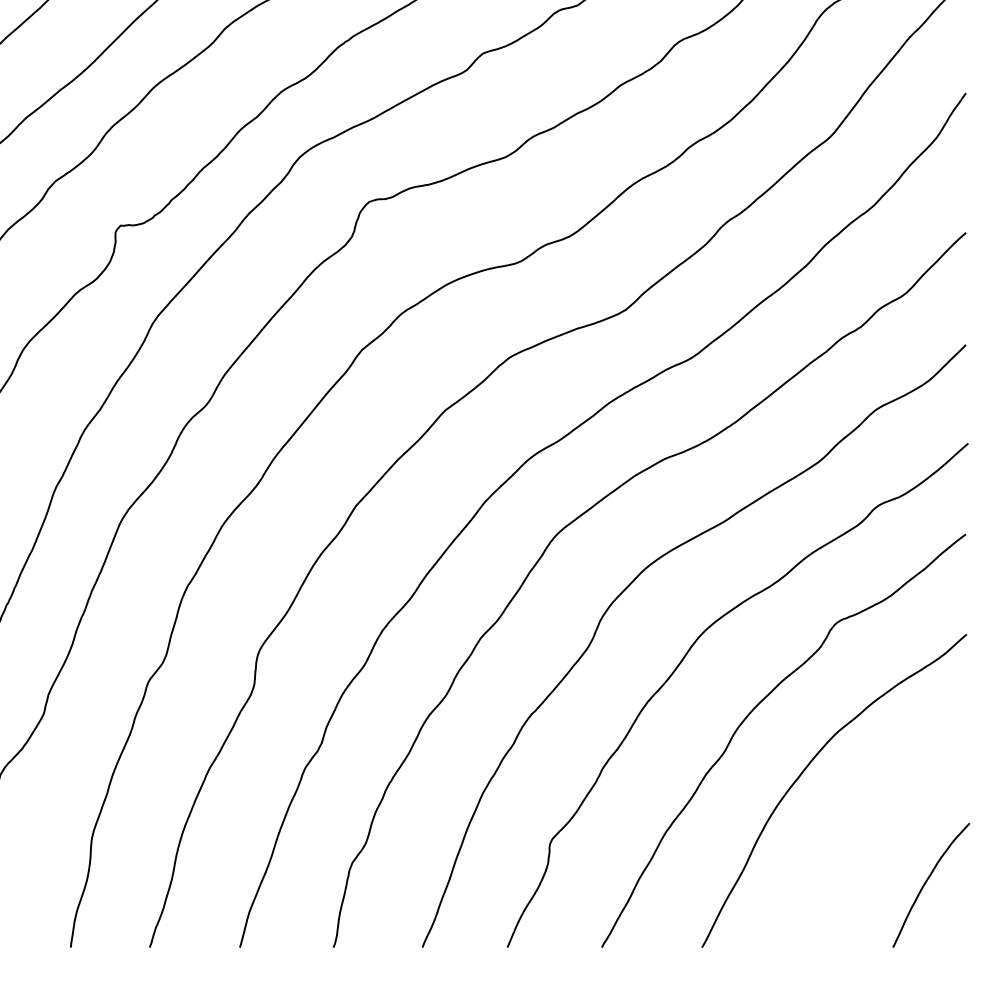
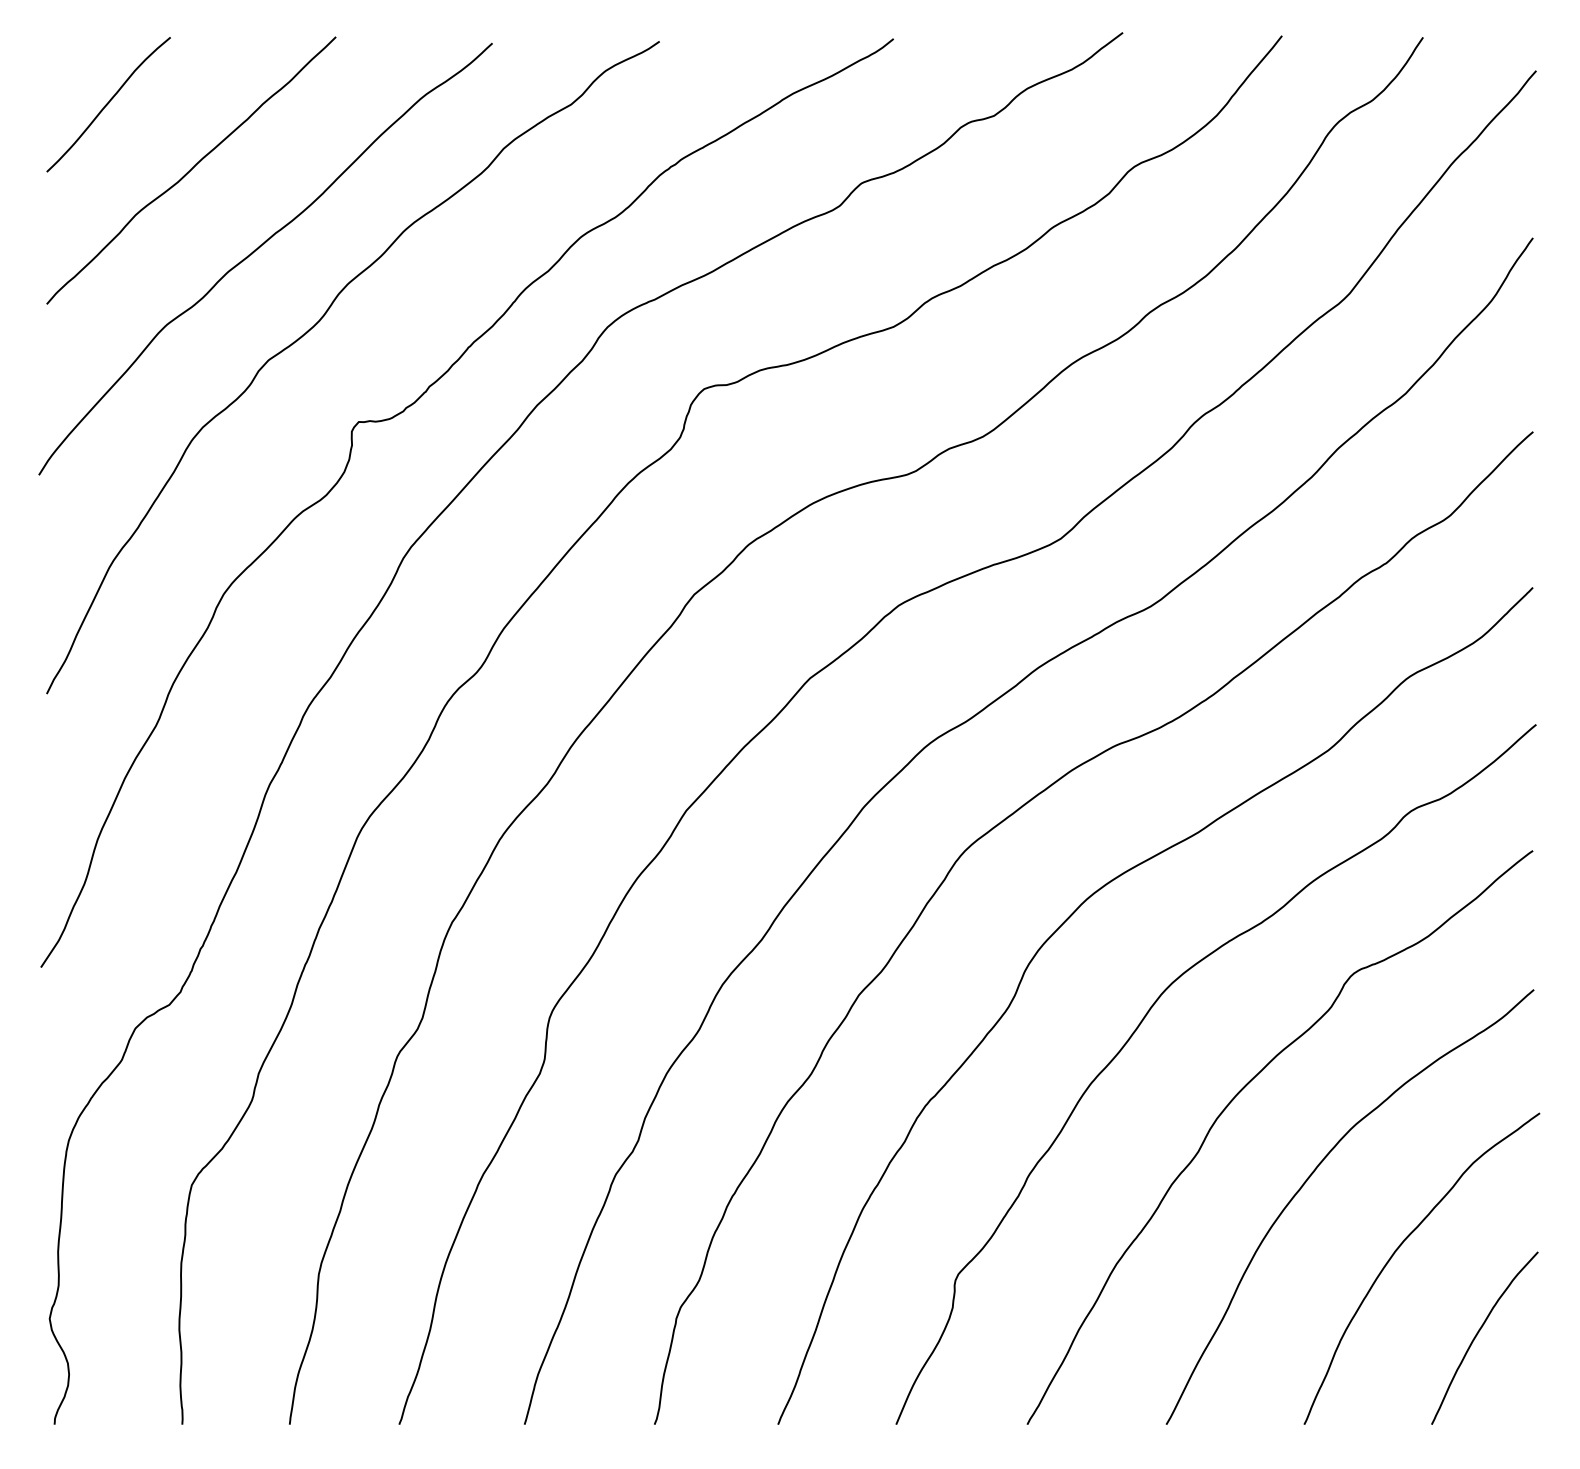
curve: (869, 821) -> (1398, 1249), added

